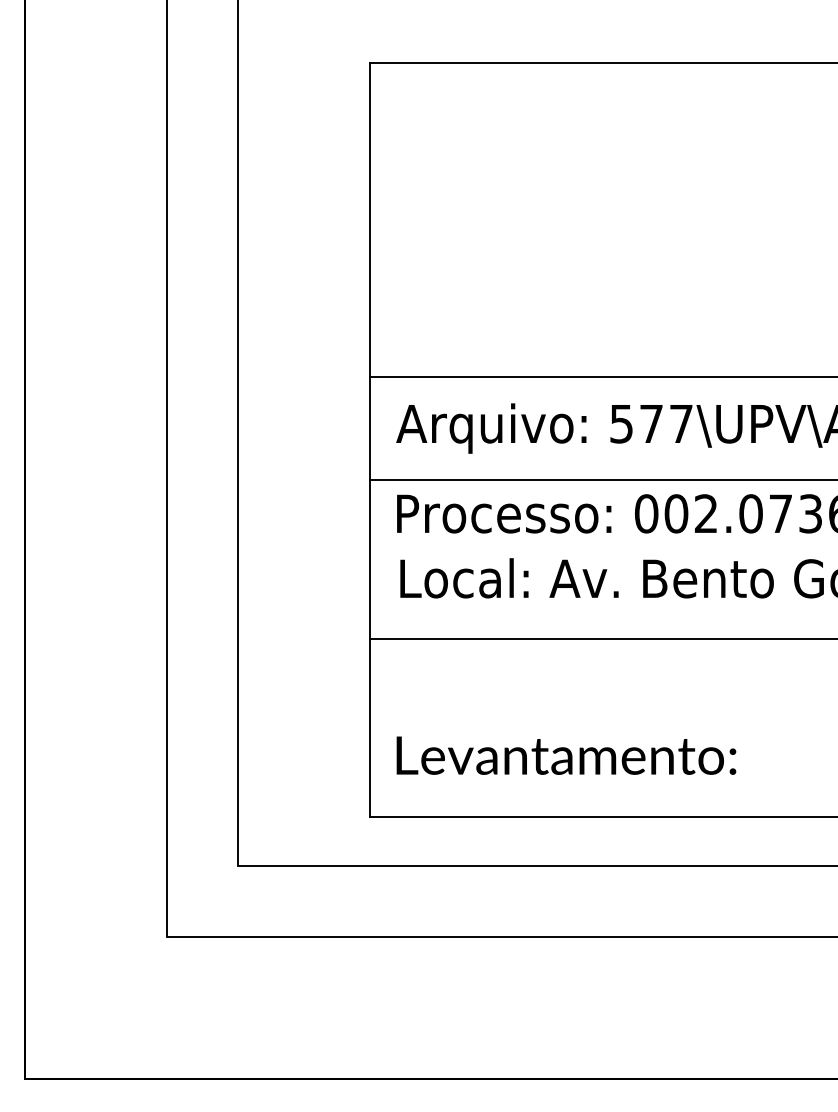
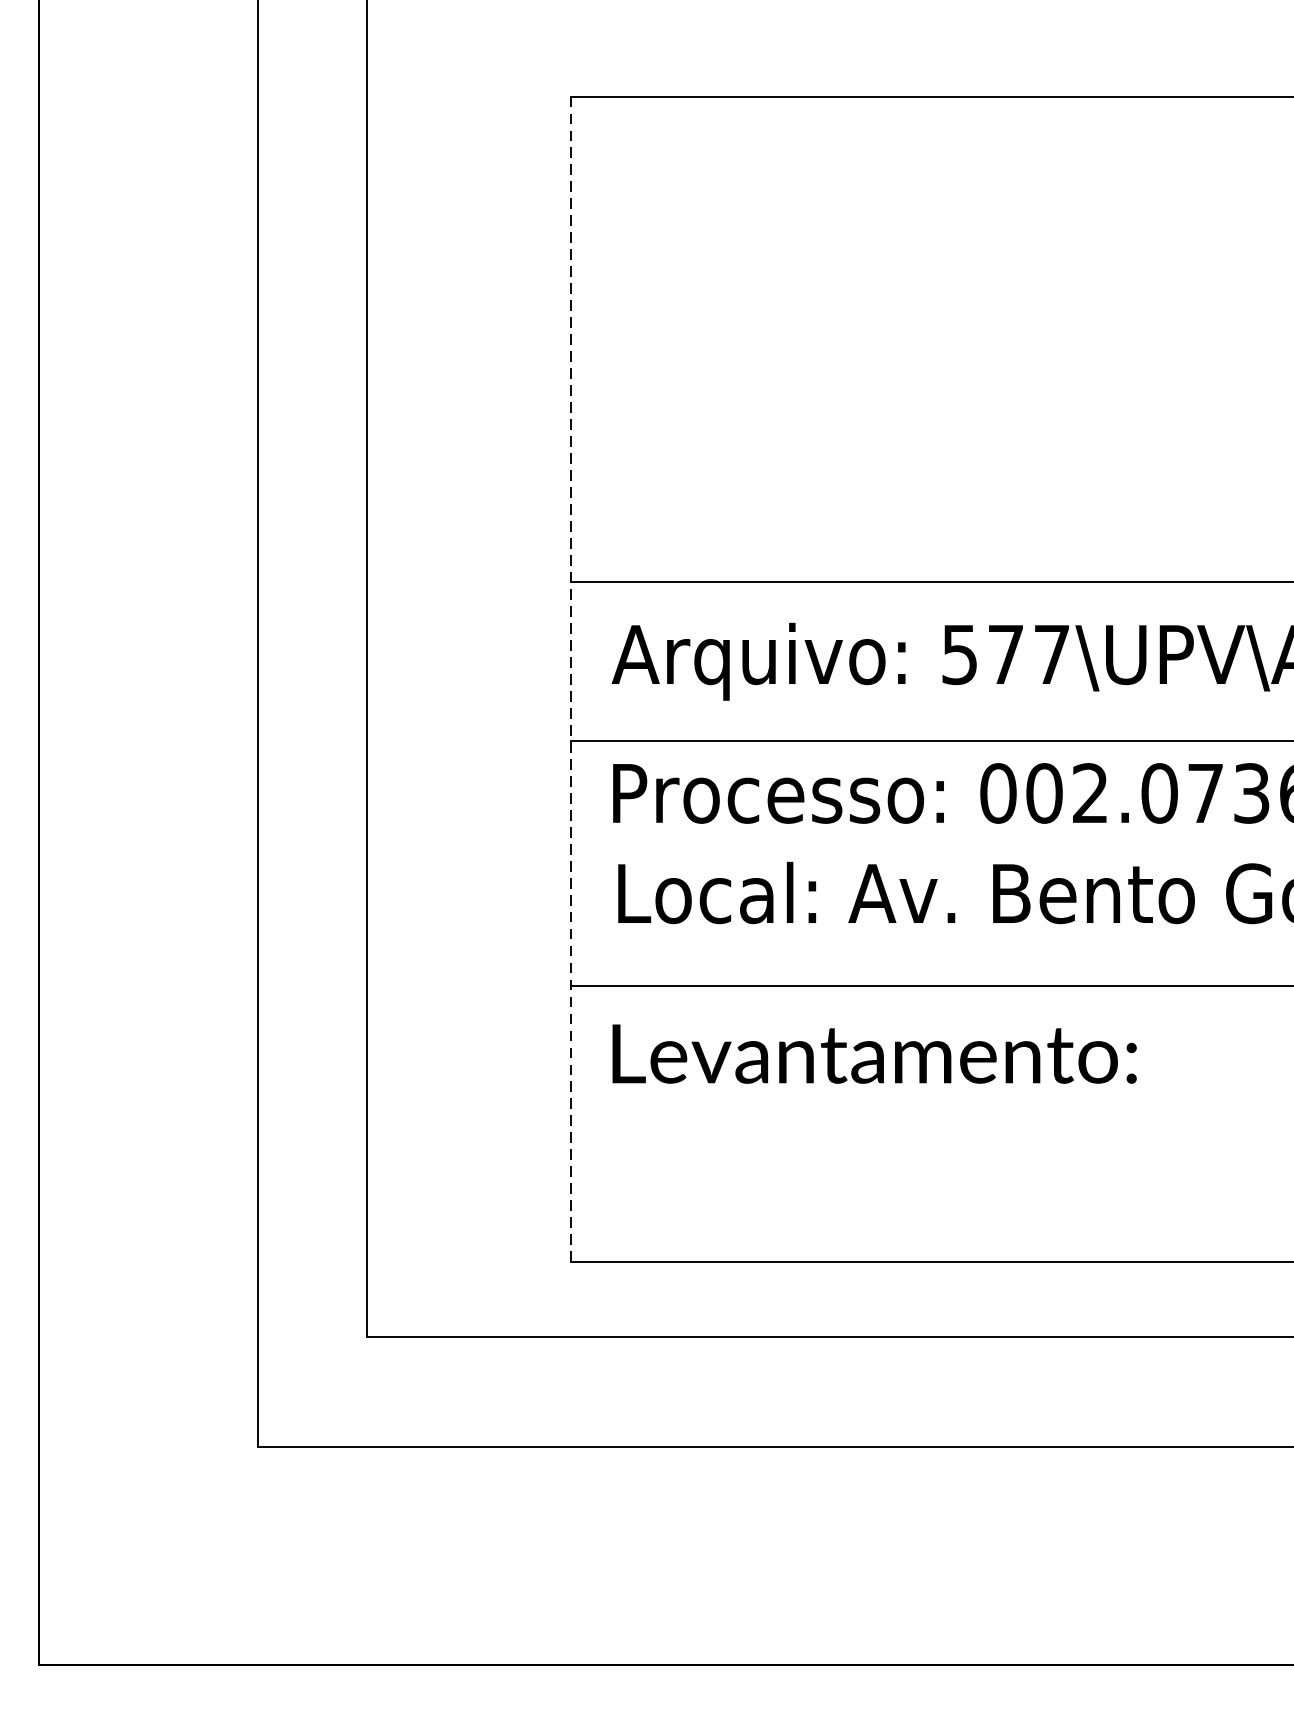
line: (369, 439) -> (570, 678), solid -> dashed
text: (566, 755) -> (874, 1053), moved

